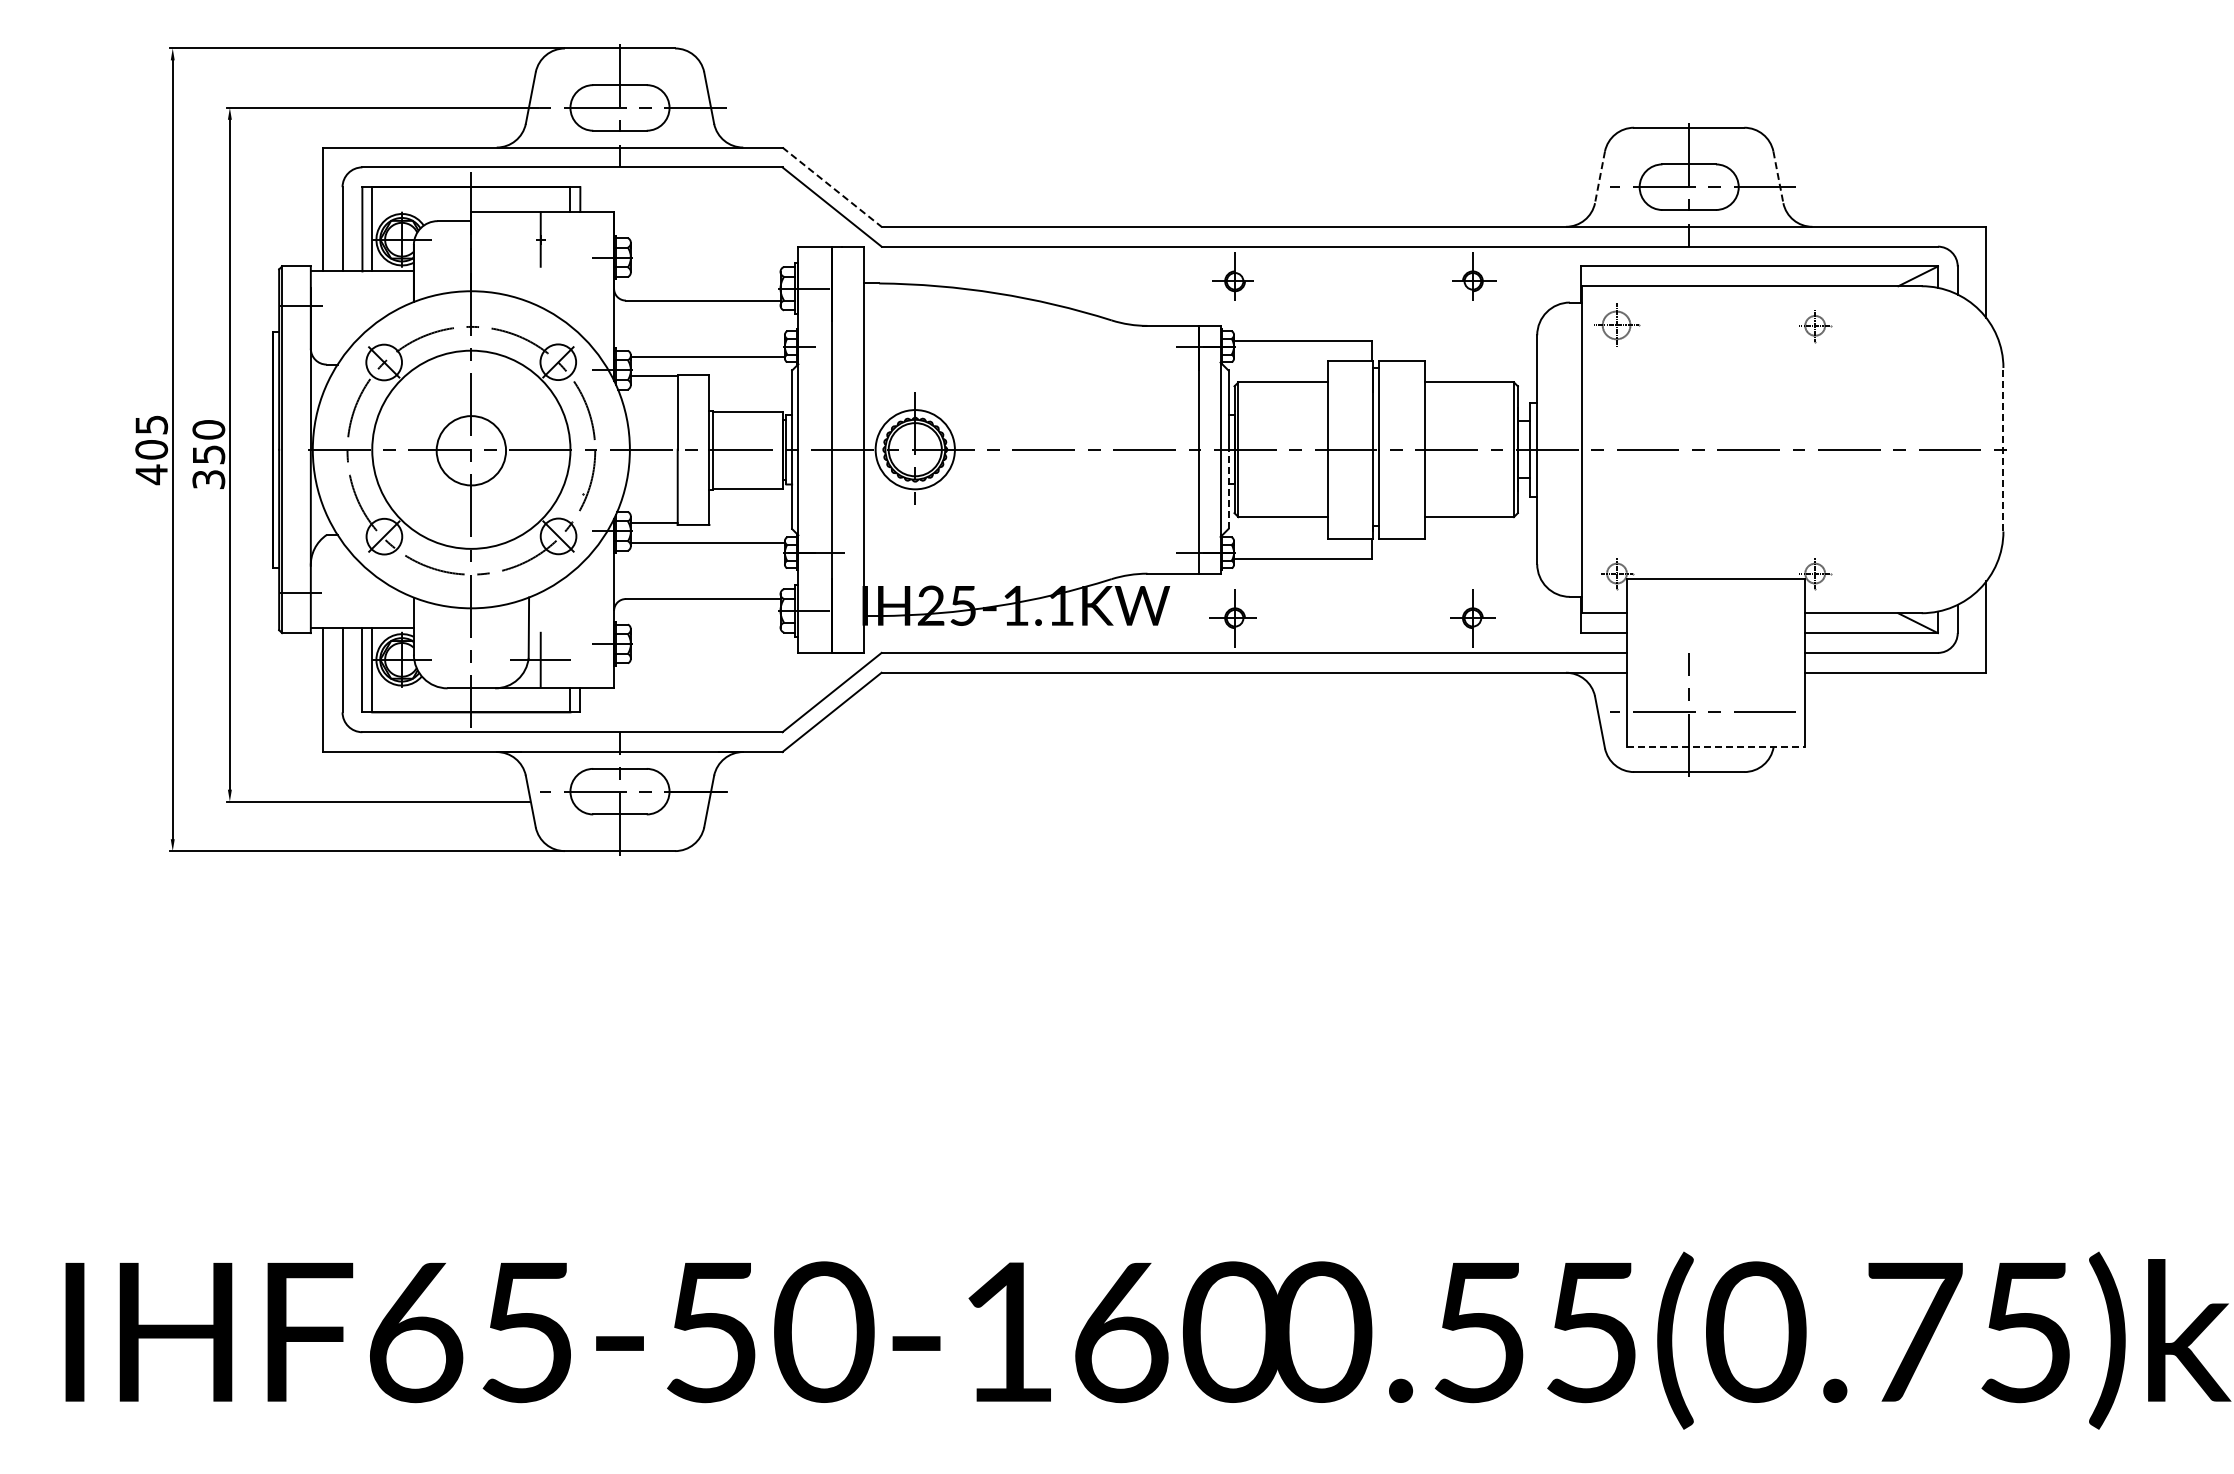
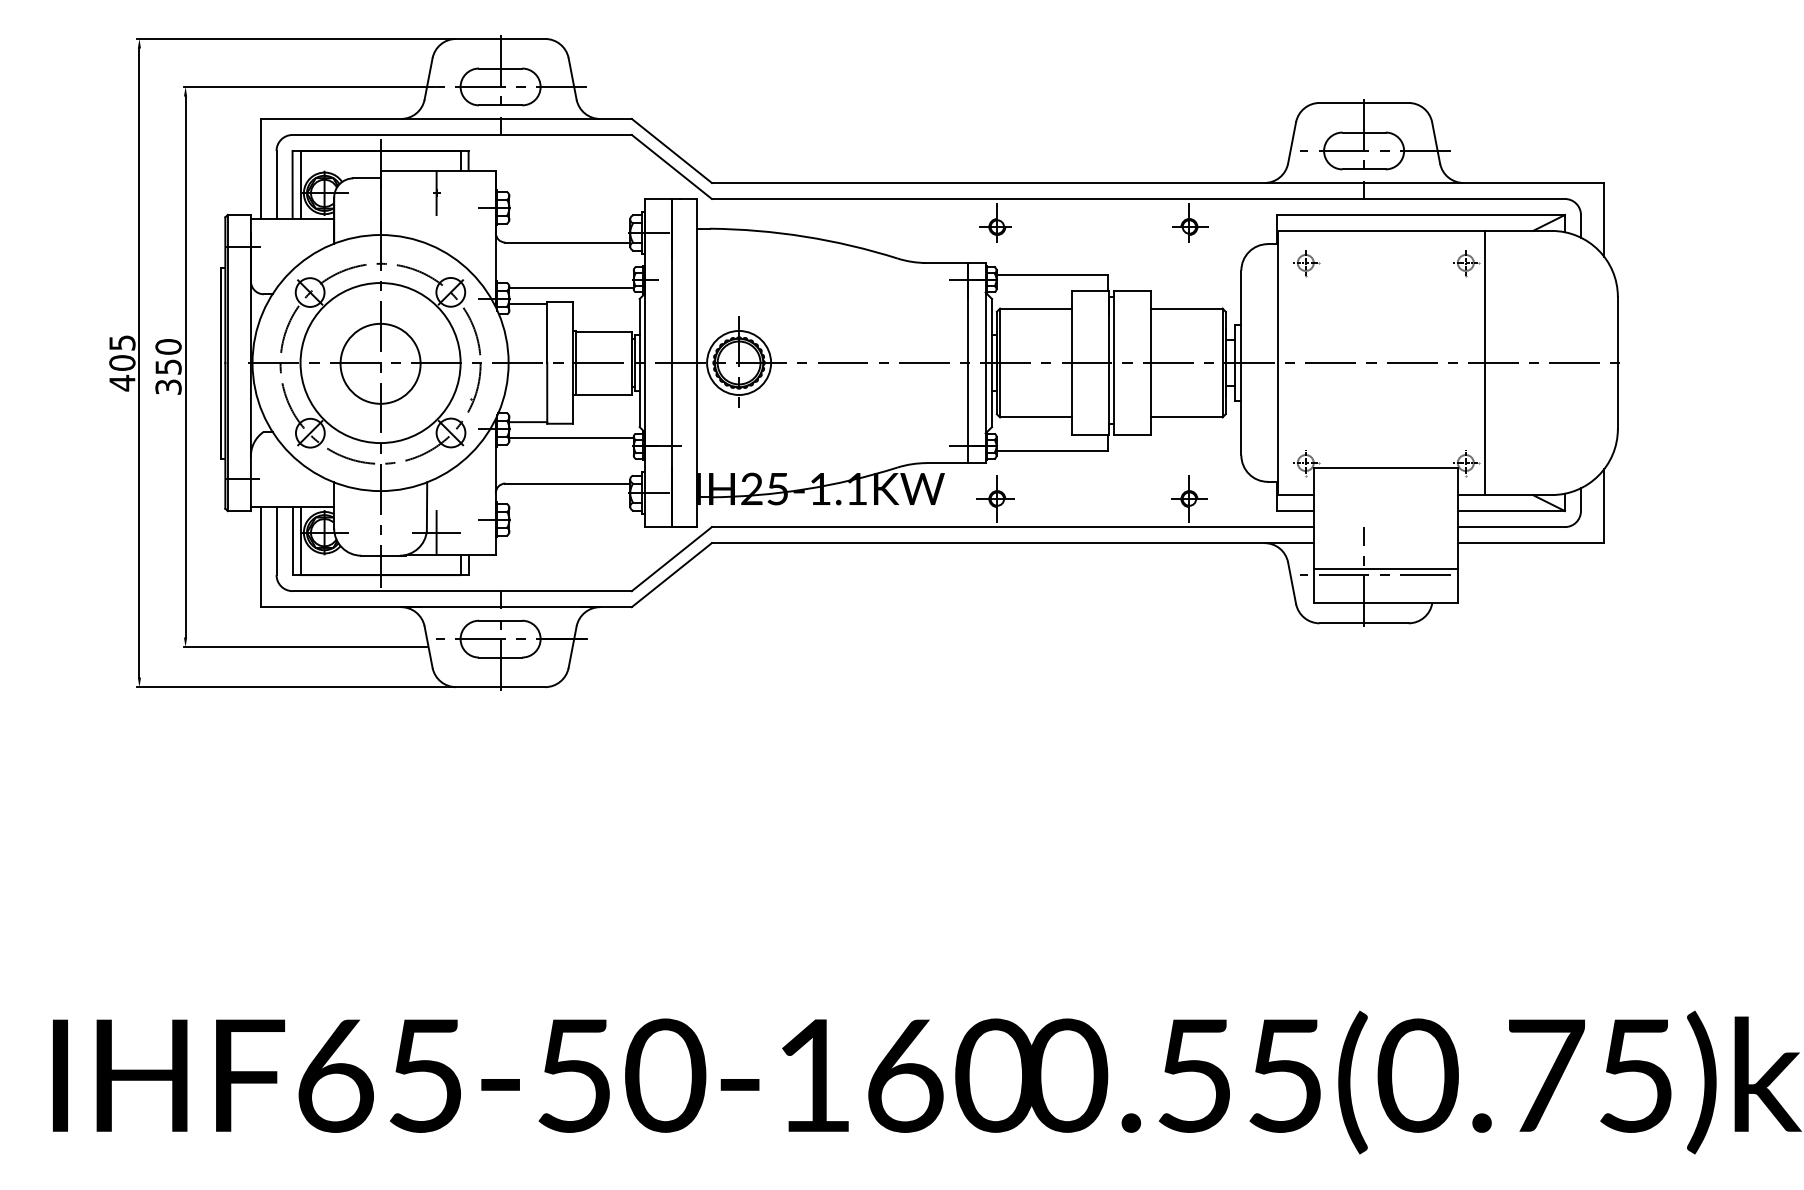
line: (1599, 177) -> (1291, 143), dashed -> solid
line: (1778, 177) -> (1436, 143), dashed -> solid
line: (832, 187) -> (672, 151), dashed -> solid
part: (1617, 326) -> (1306, 263), size x0.71
line: (1838, 449) -> (1484, 362), added
line: (2003, 449) -> (1617, 362), dashed -> solid
circle: (470, 450) -> (379, 363), size x1.43
line: (1228, 489) -> (992, 395), dashed -> solid
line: (1715, 704) -> (1385, 568), added
line: (1716, 747) -> (1386, 603), dashed -> solid

